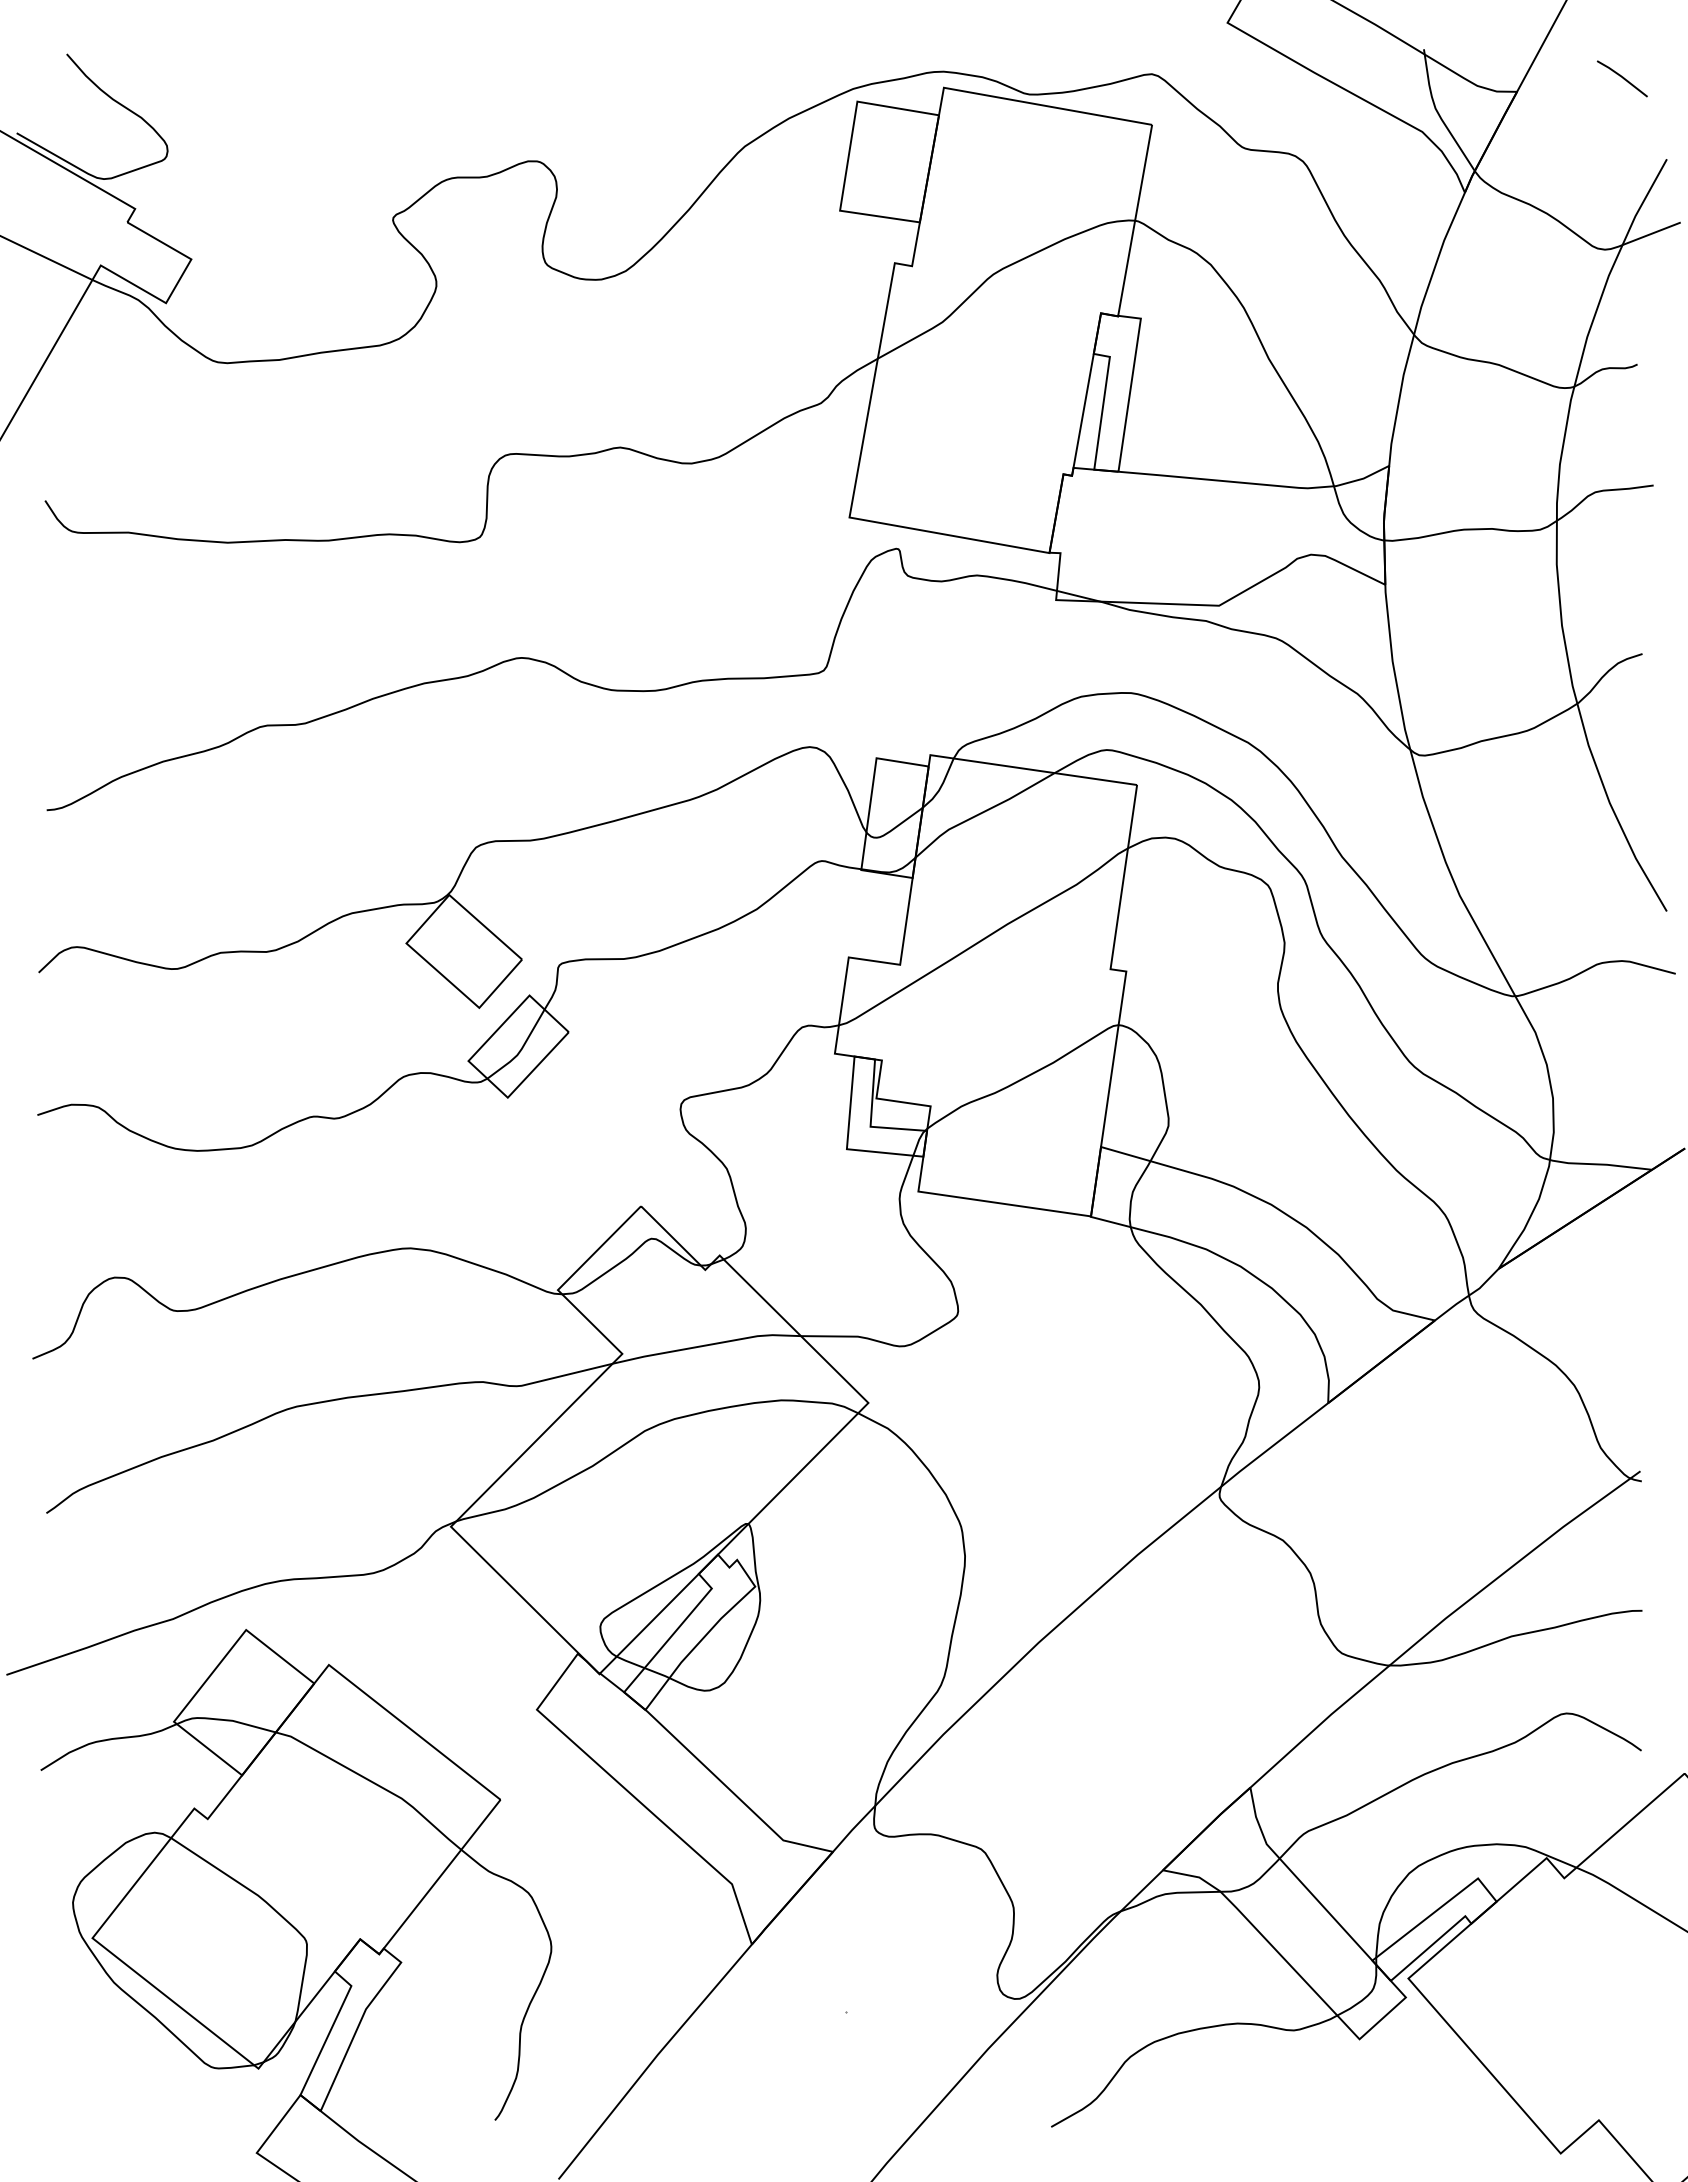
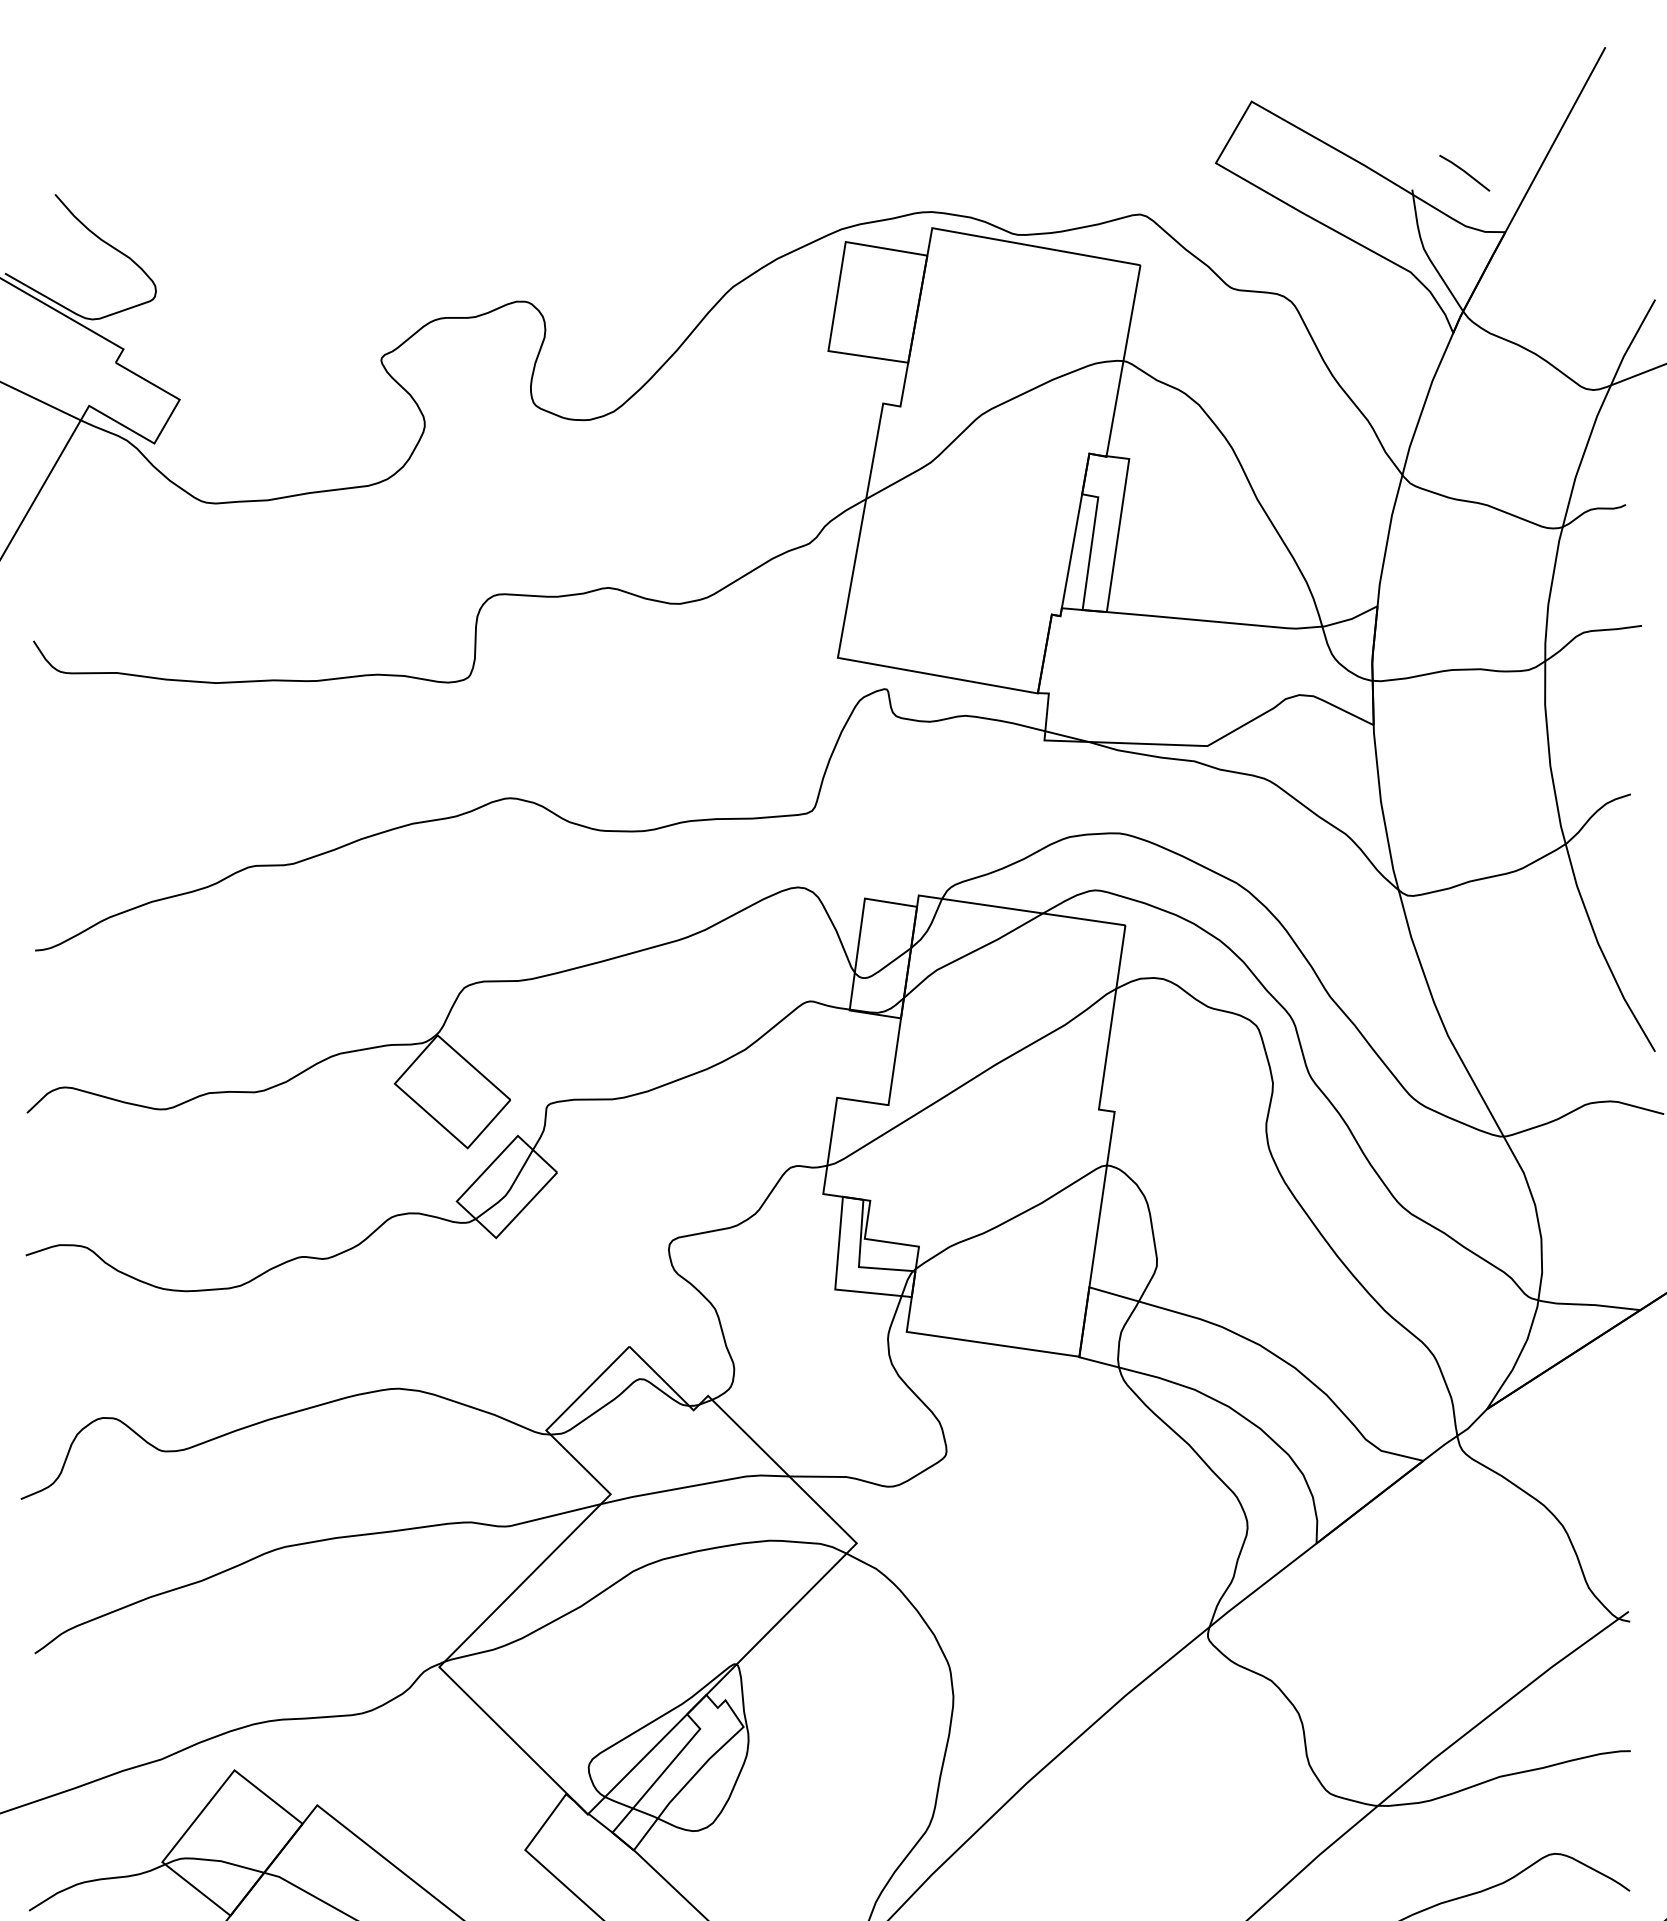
line: (1621, 77) -> (1463, 171), moved

